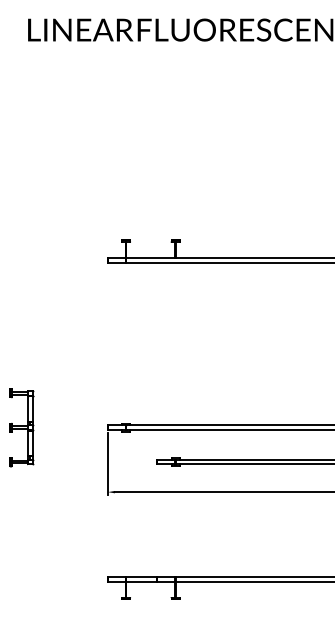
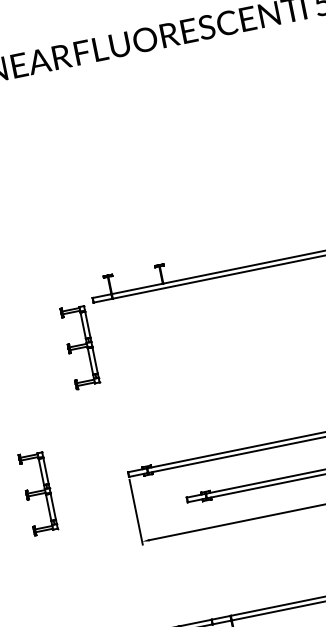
part: (87, 300) -> (80, 346), added

